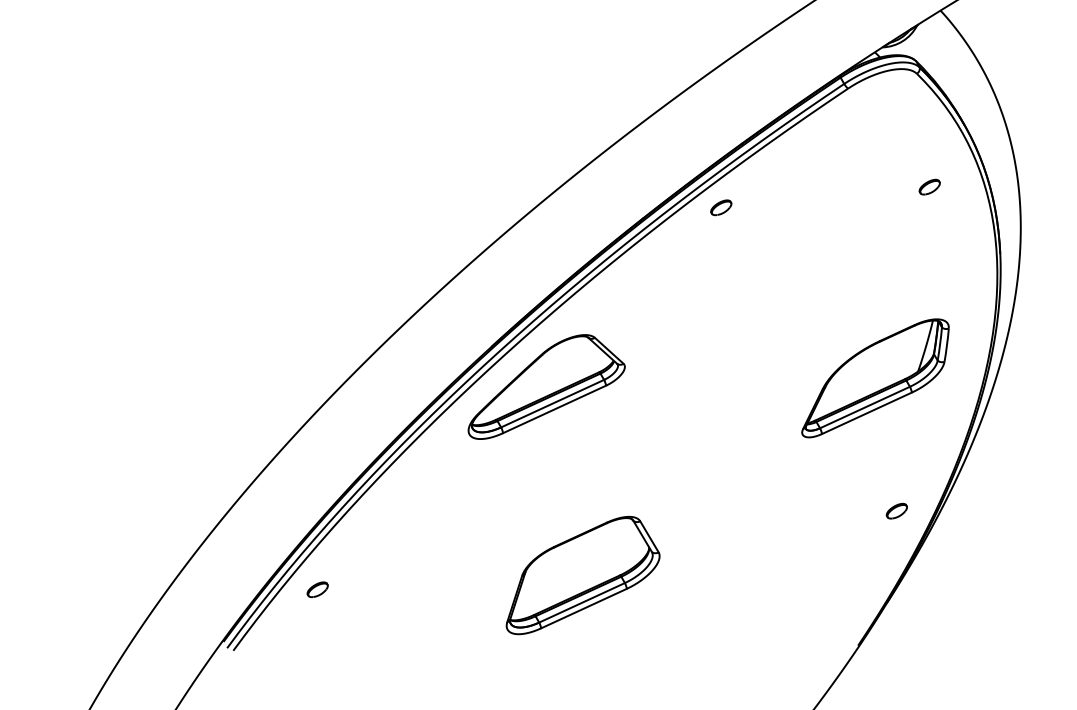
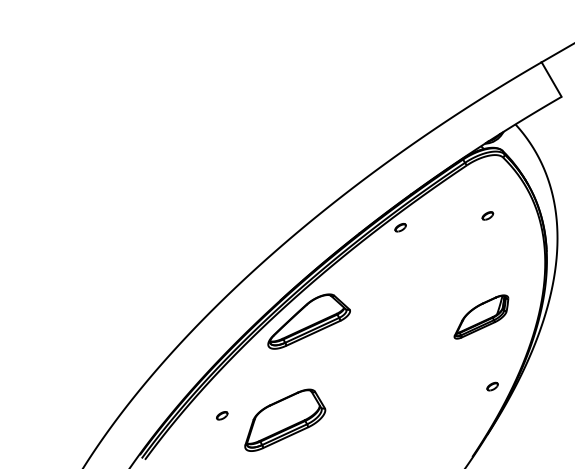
part: (929, 186) -> (487, 215), moved
part: (875, 377) -> (481, 316), size x0.7
part: (583, 573) -> (285, 419), moved
part: (318, 589) -> (222, 415), moved

